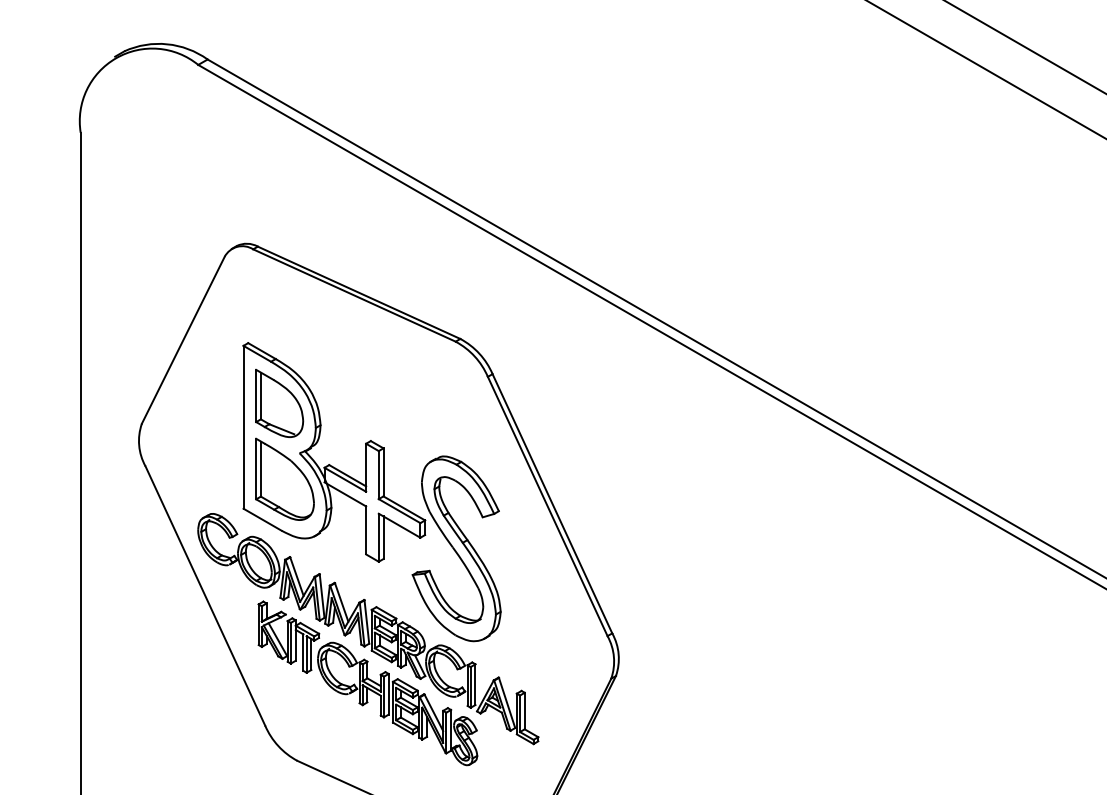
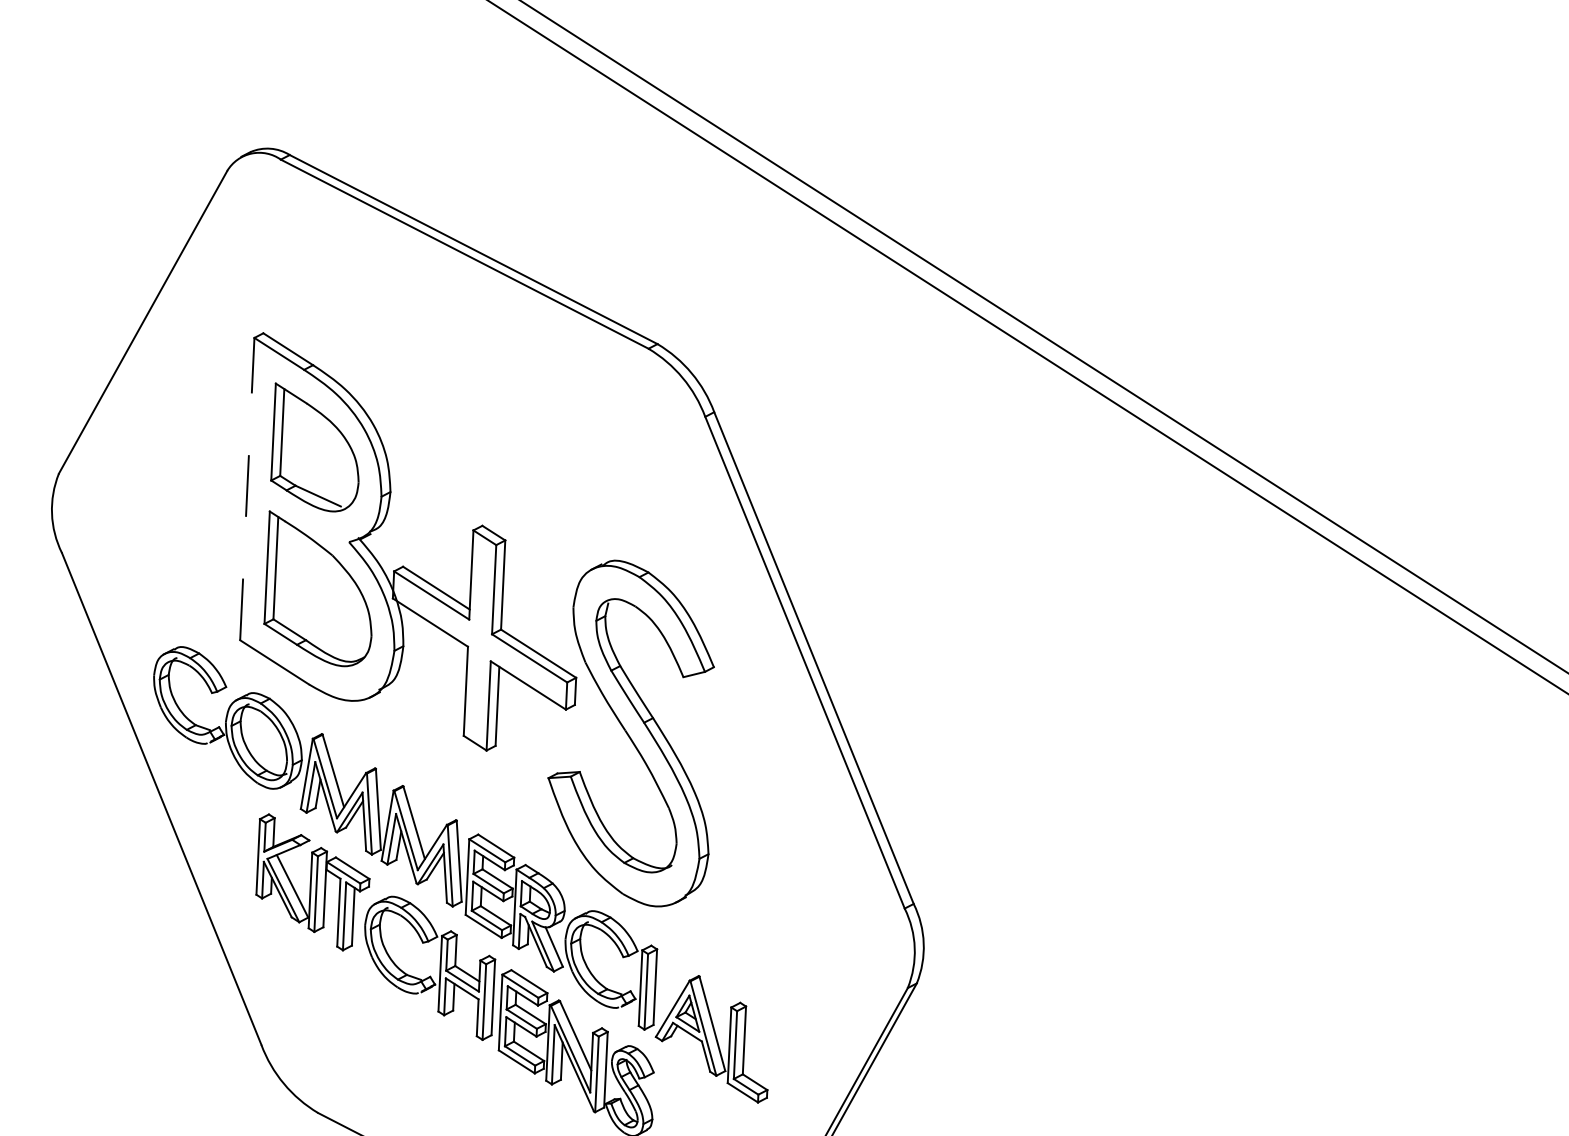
line: (243, 426) -> (247, 487), solid -> dashed

